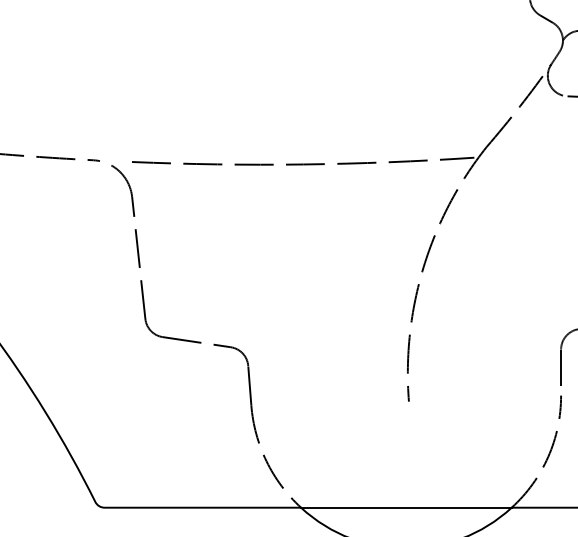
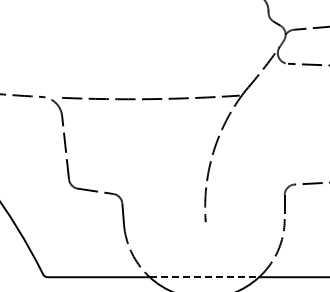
line: (406, 508) -> (204, 277), solid -> dashed

